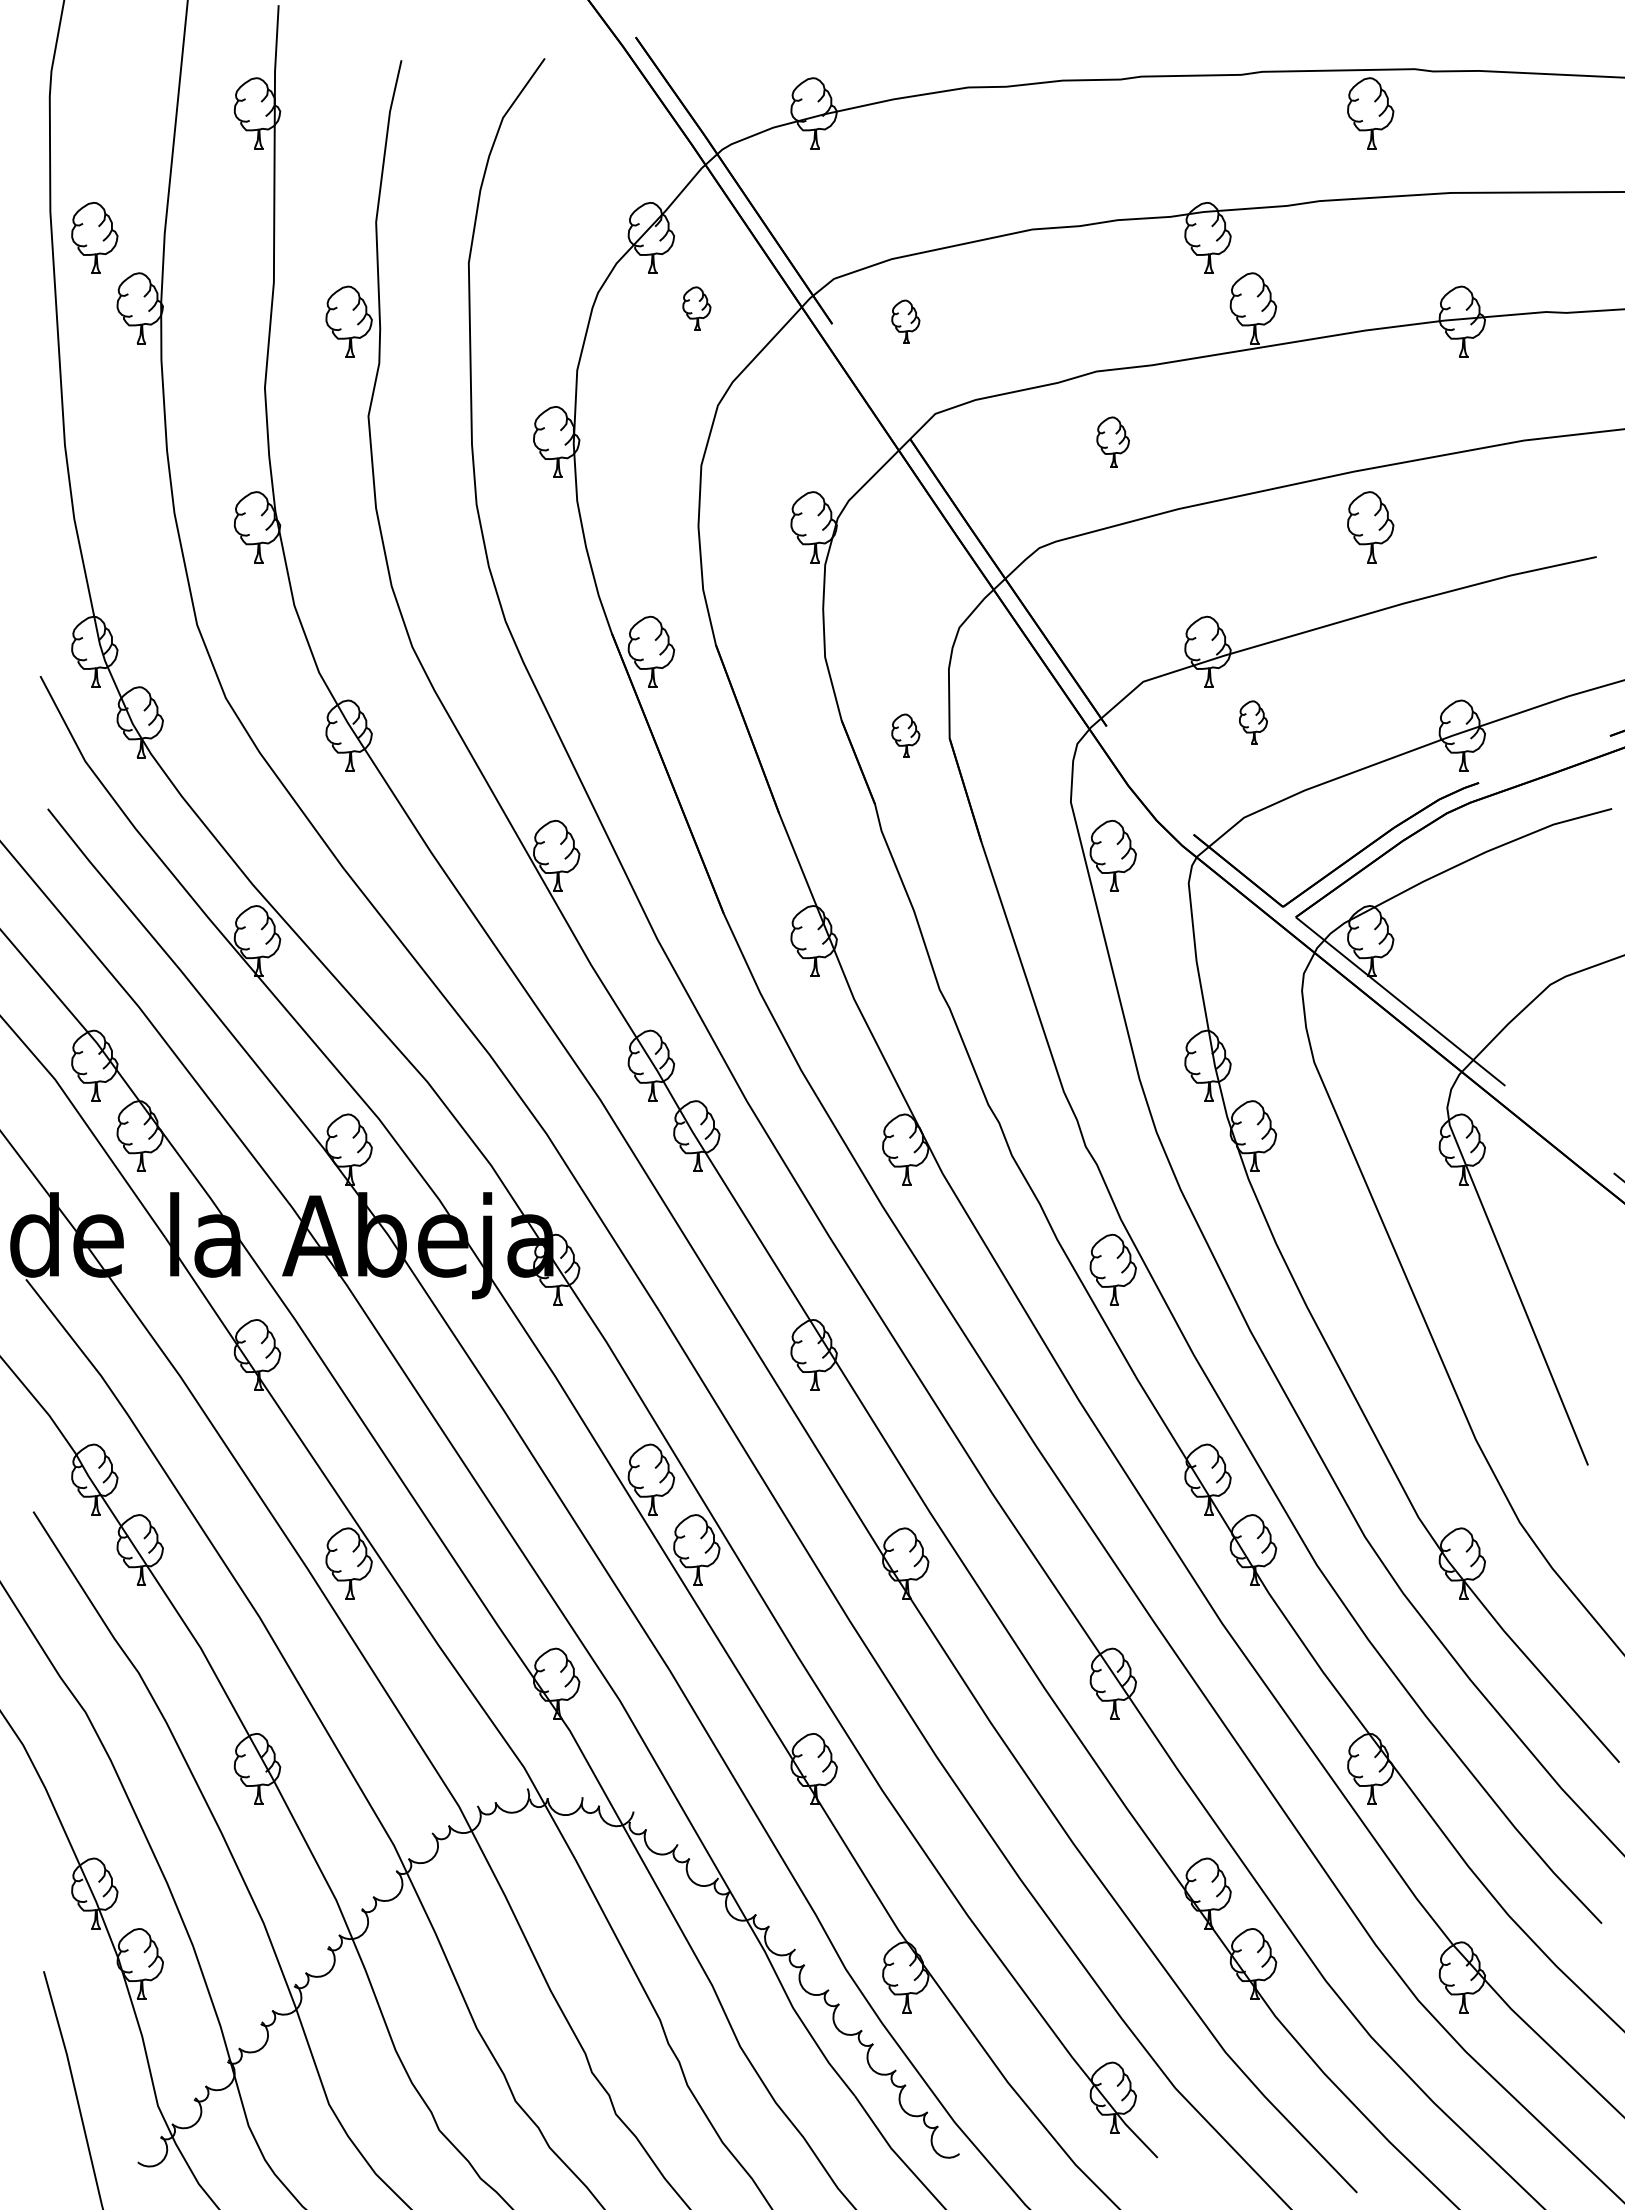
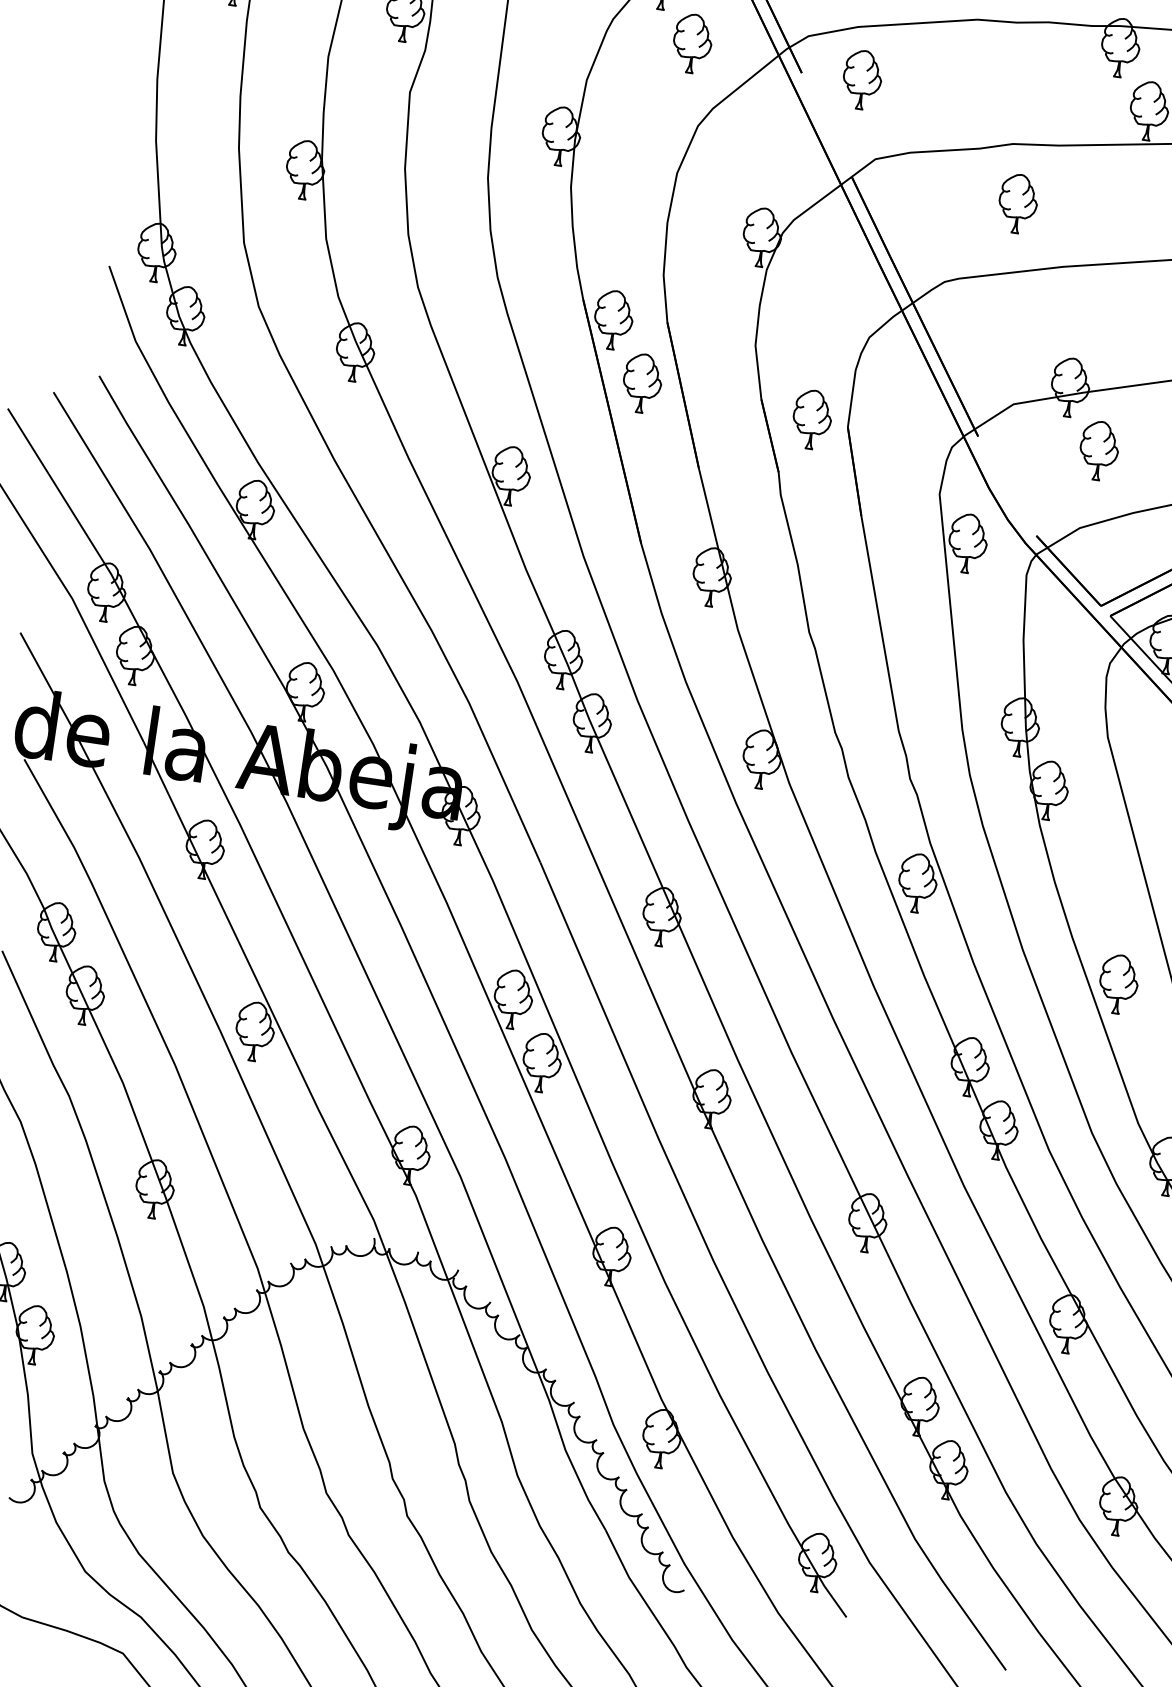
part: (696, 308) -> (692, 43), size x1.67
part: (905, 321) -> (862, 79), size x1.67
part: (1112, 441) -> (1017, 203), size x1.43
part: (696, 722) -> (642, 383), added
part: (1253, 722) -> (1099, 451), size x1.67
part: (905, 735) -> (811, 419), size x1.67
part: (1370, 1354) -> (1118, 983), added

